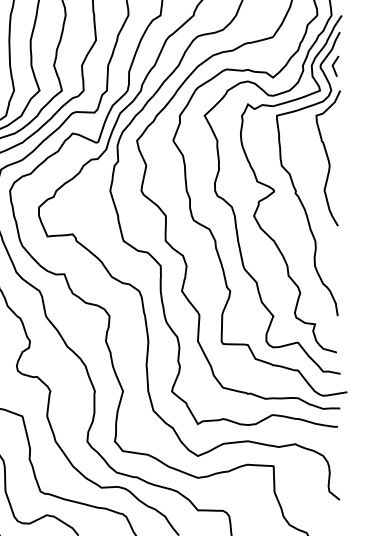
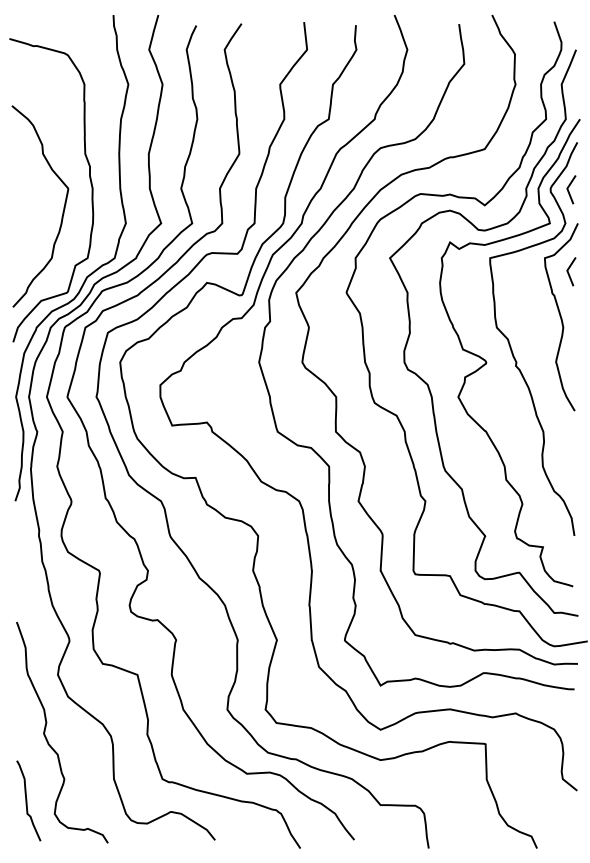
line: (334, 123) -> (569, 269), added

